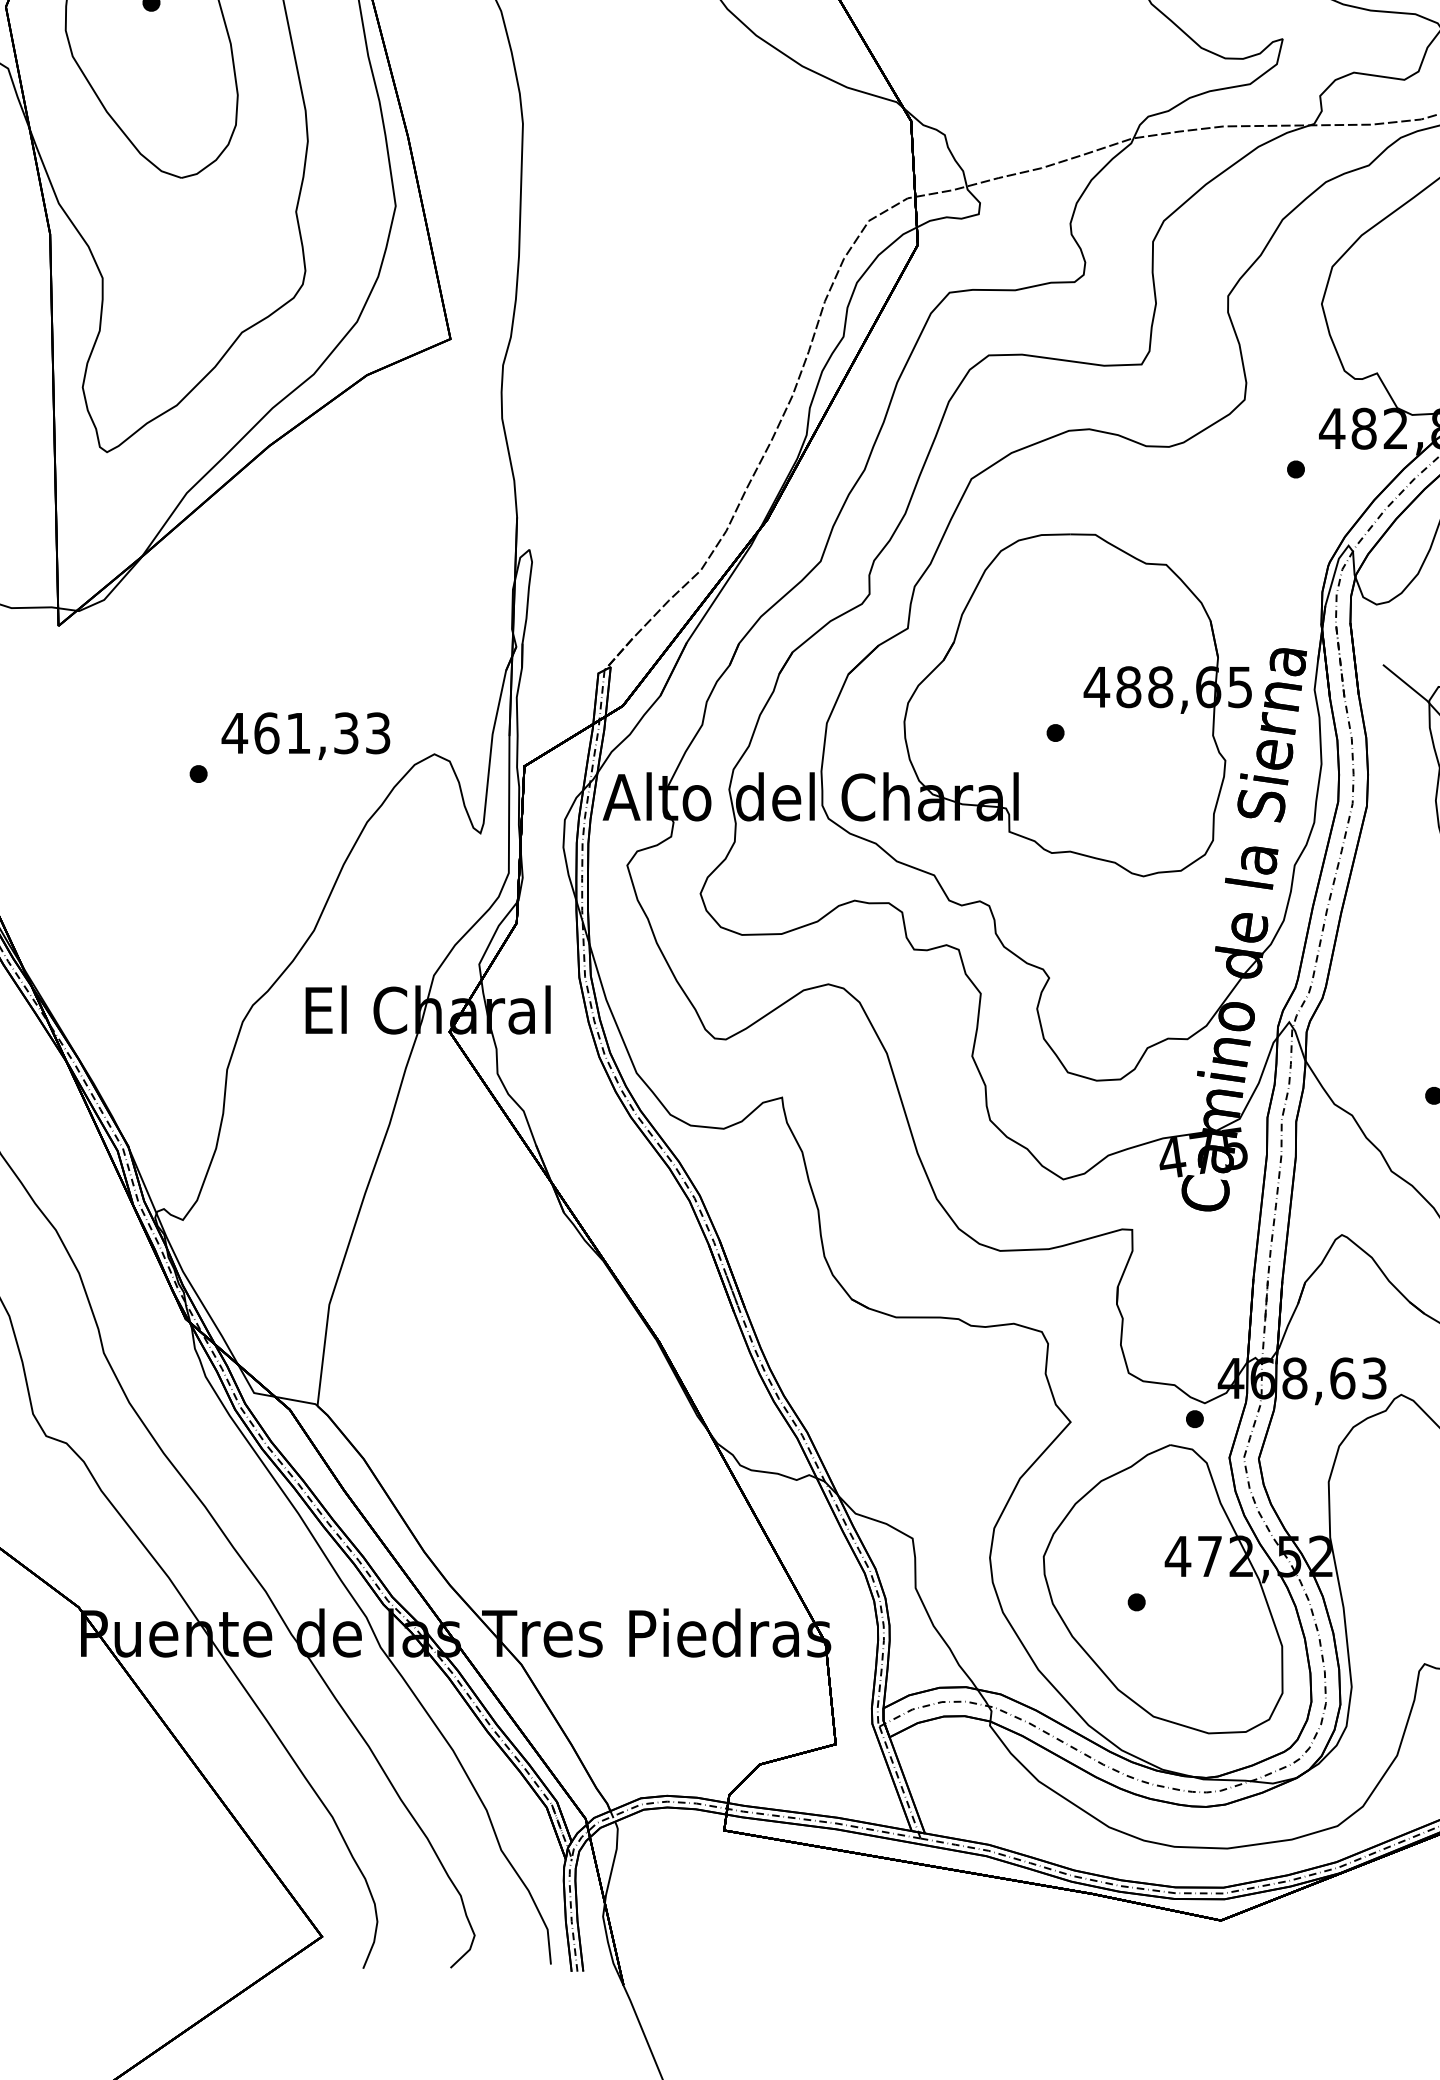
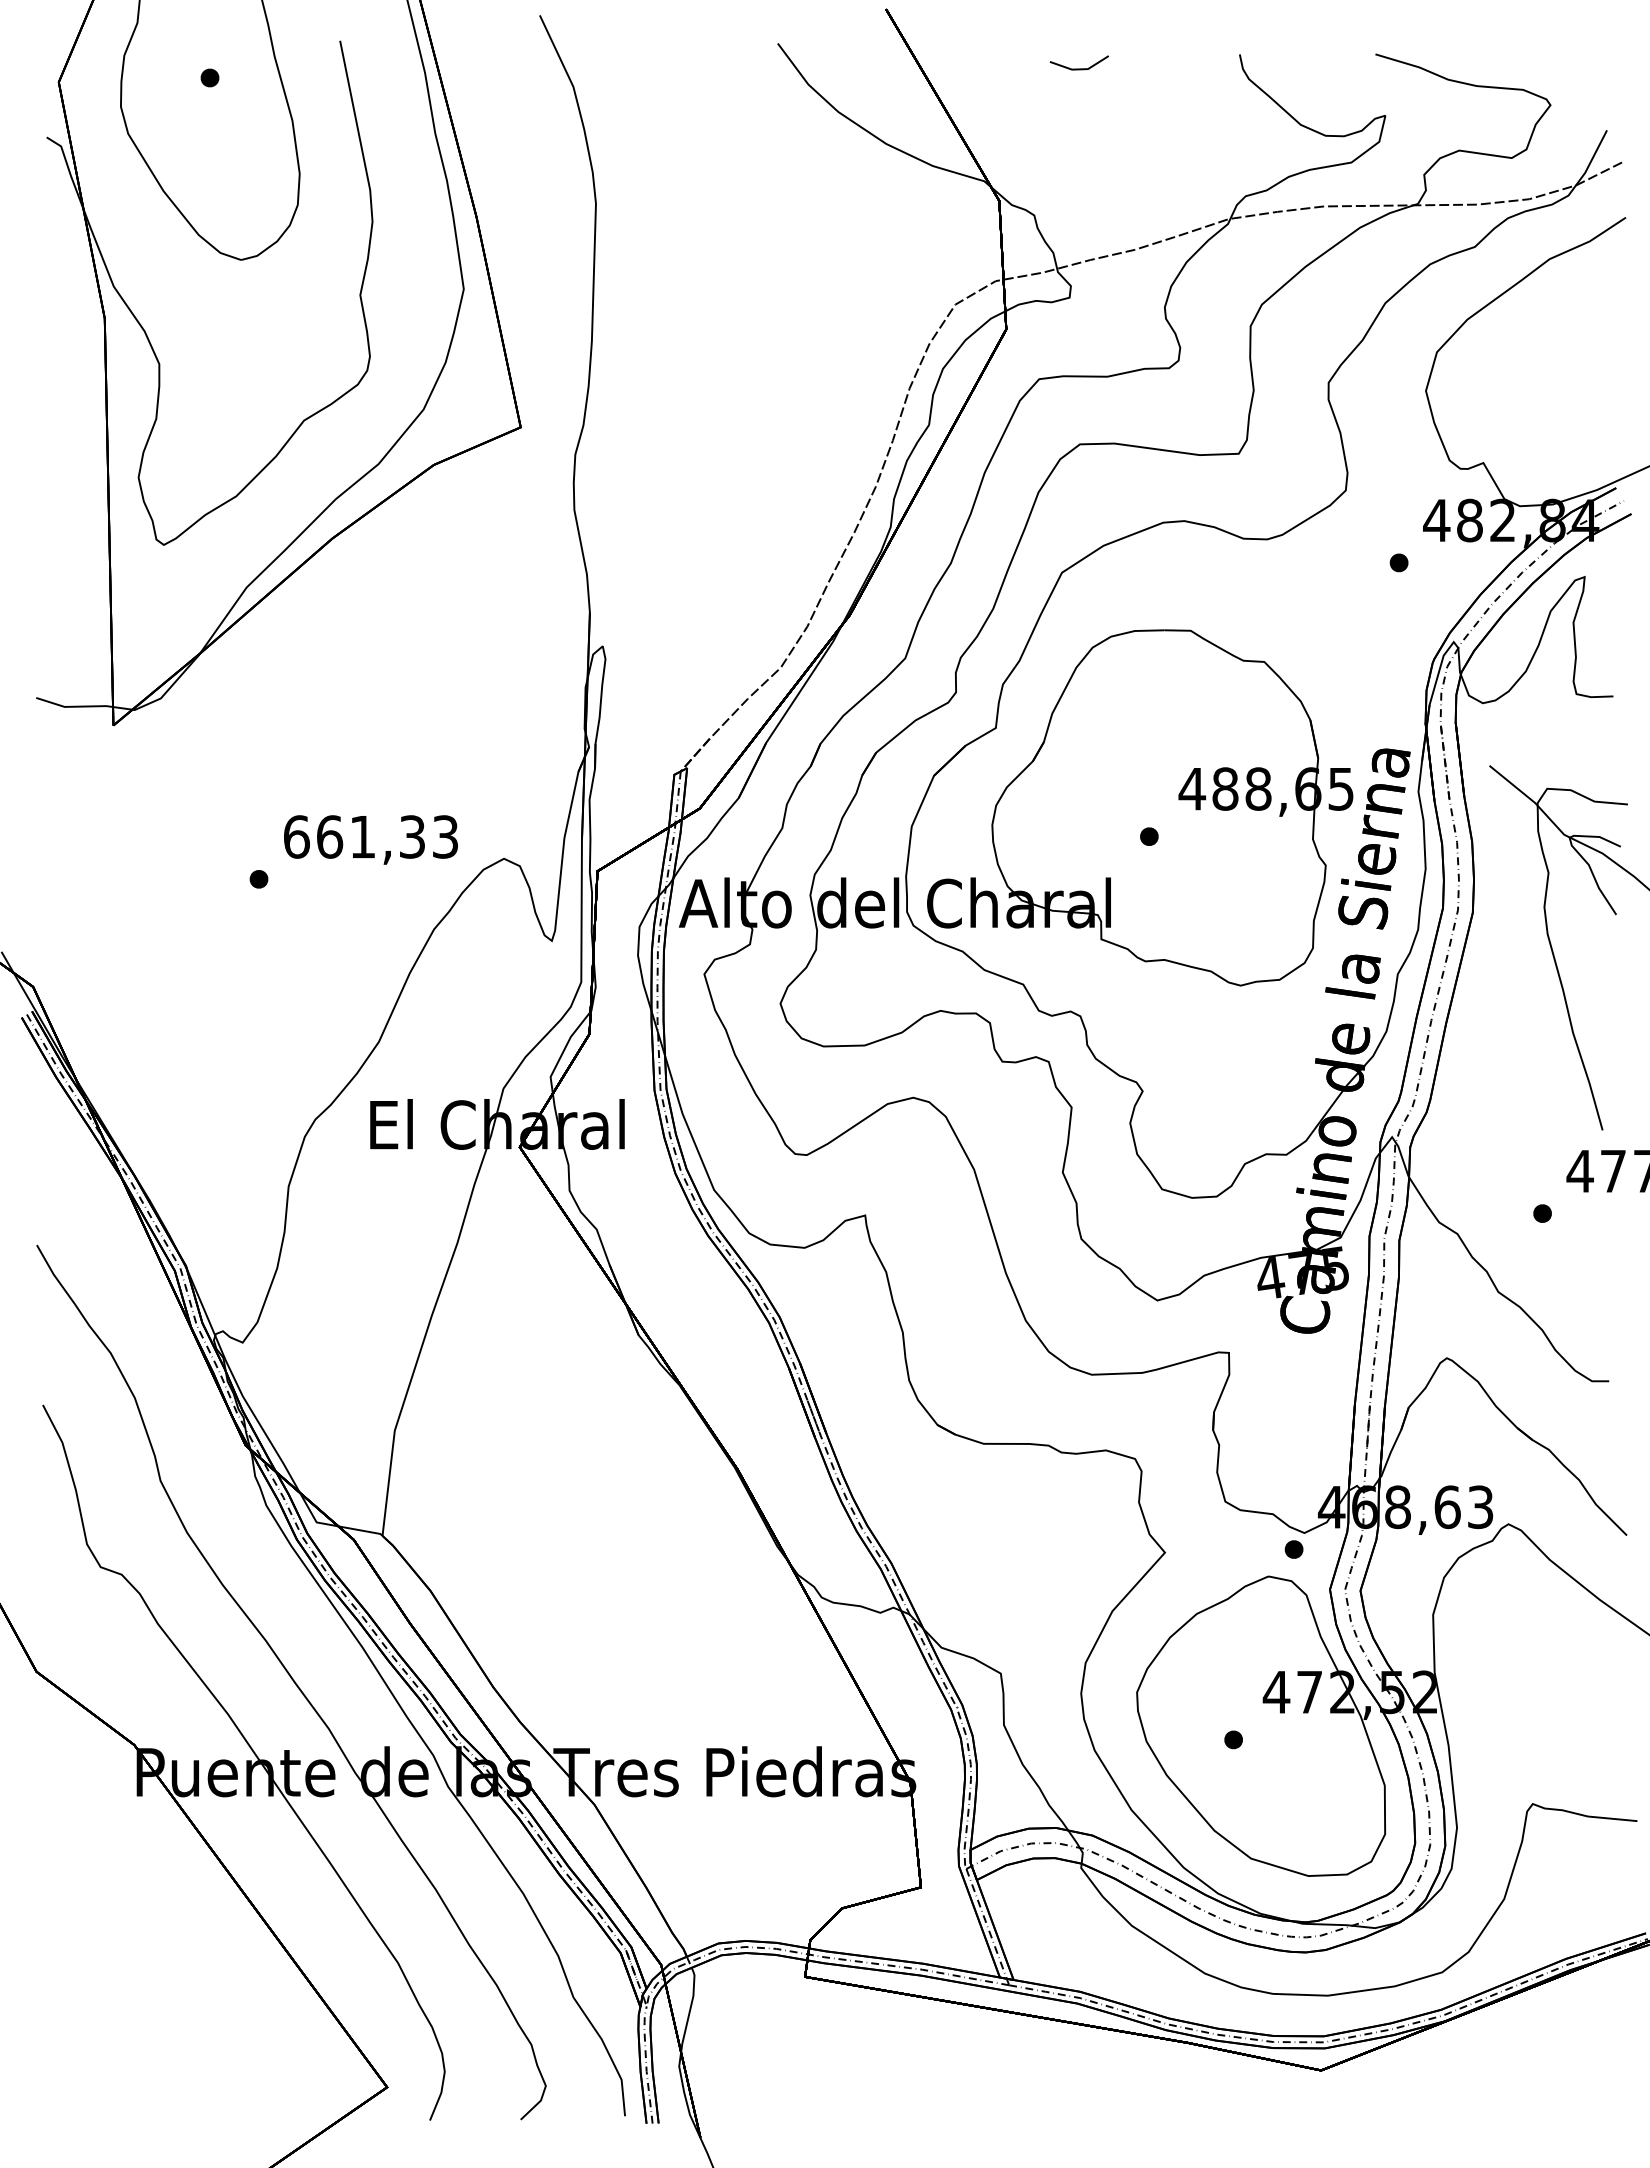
text: (234, 732) -> (296, 836), 461,33 -> 661,33

